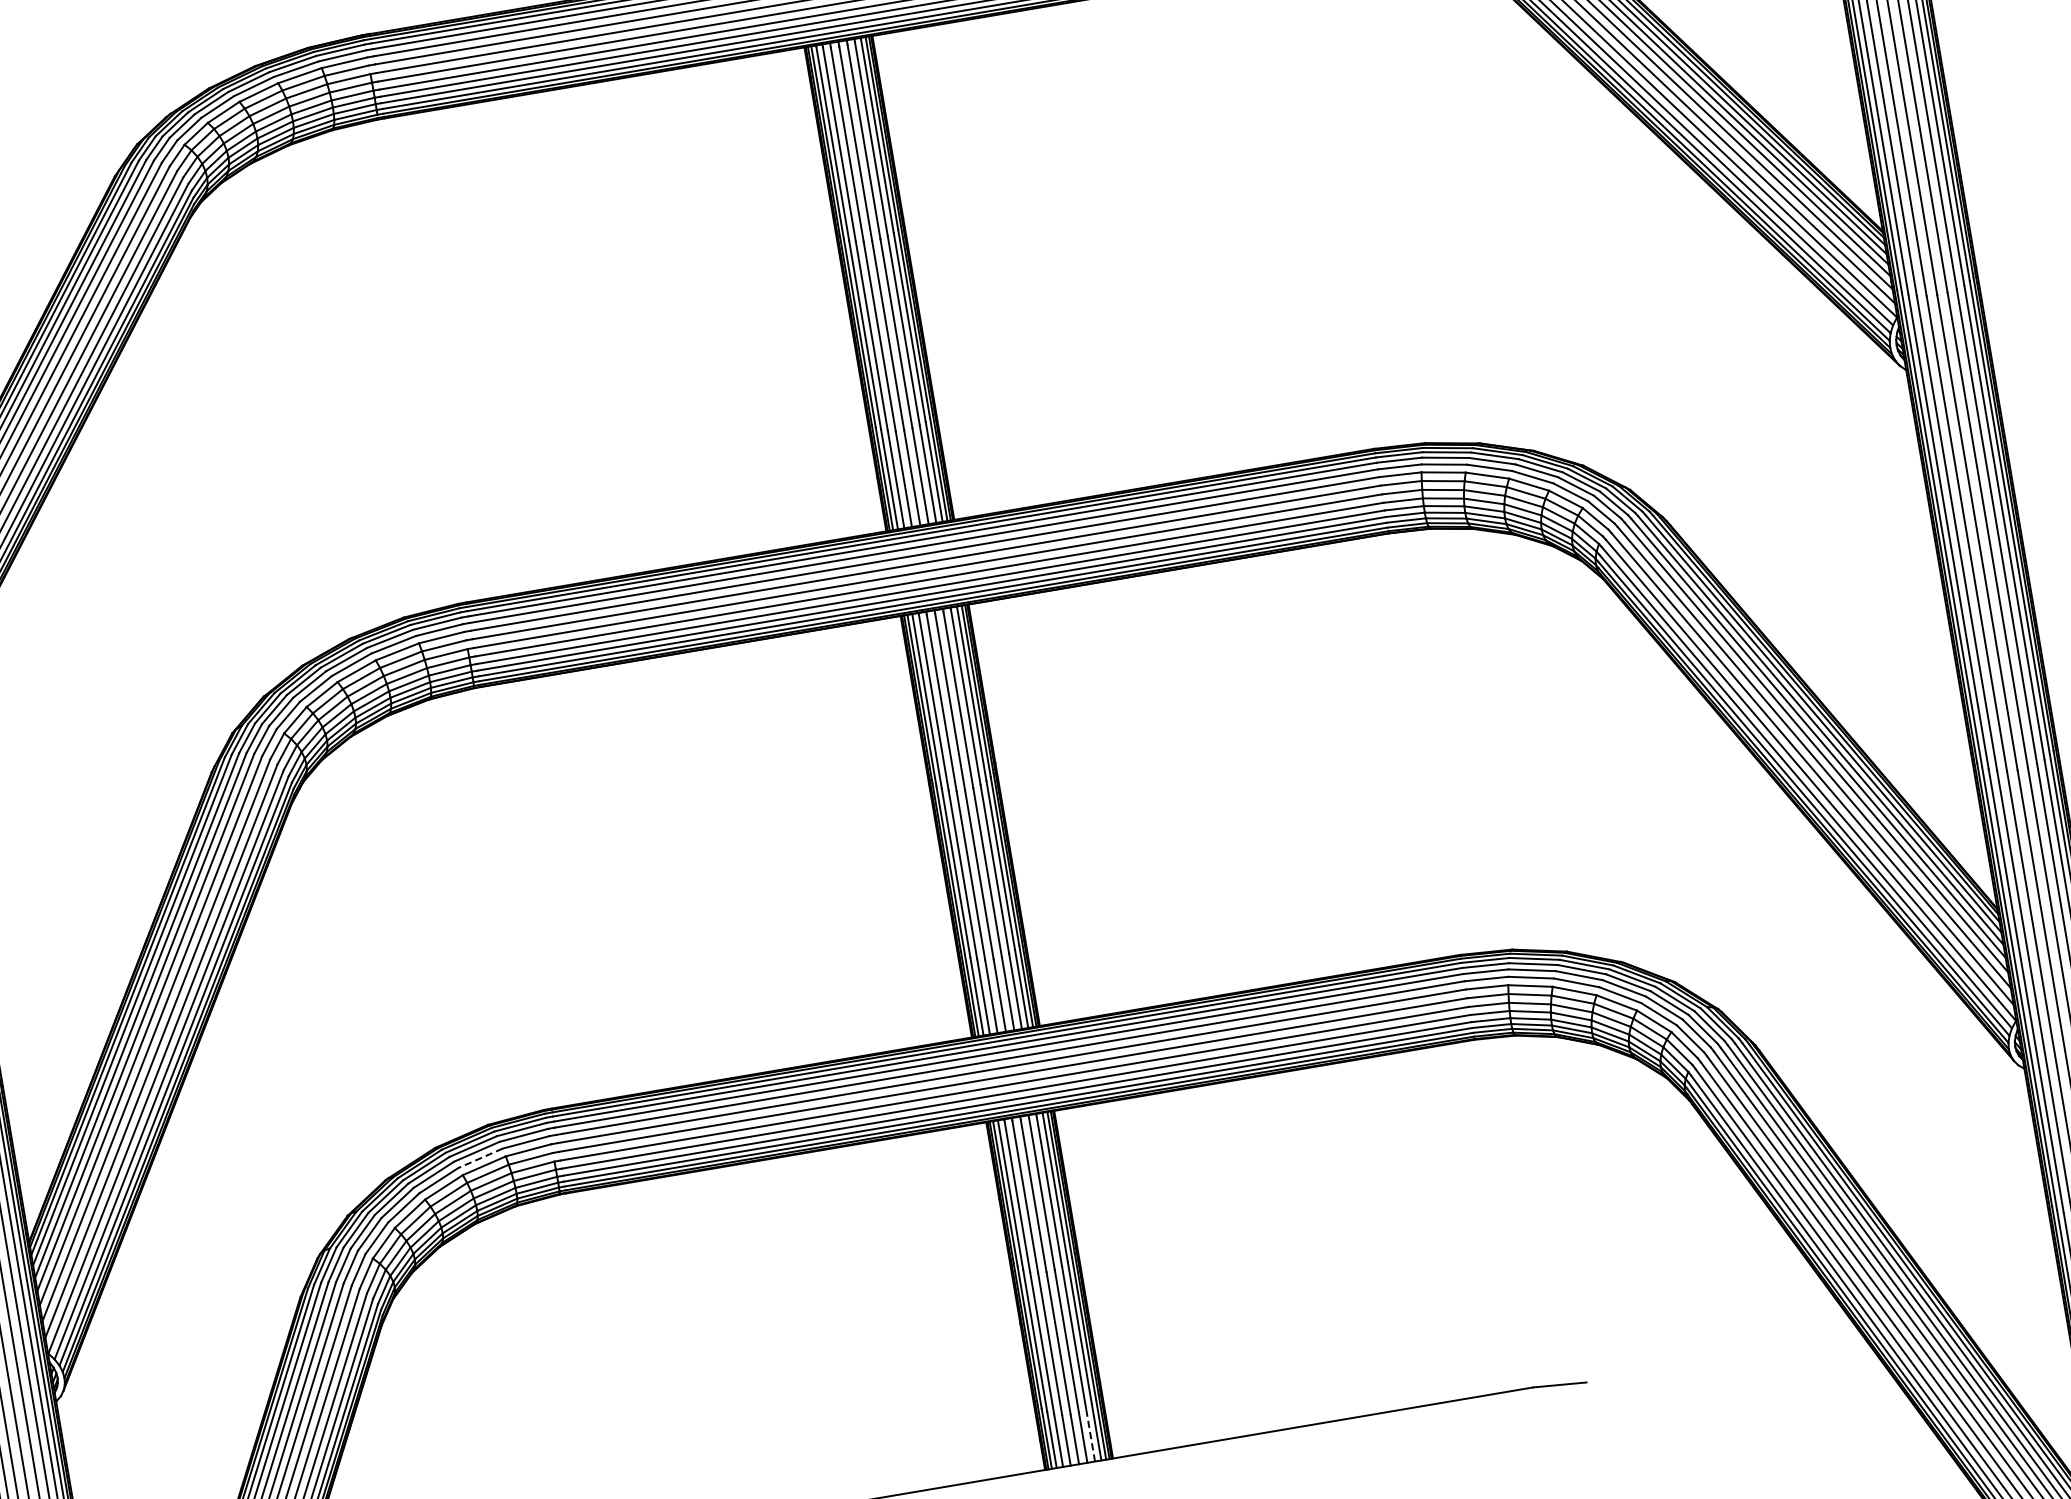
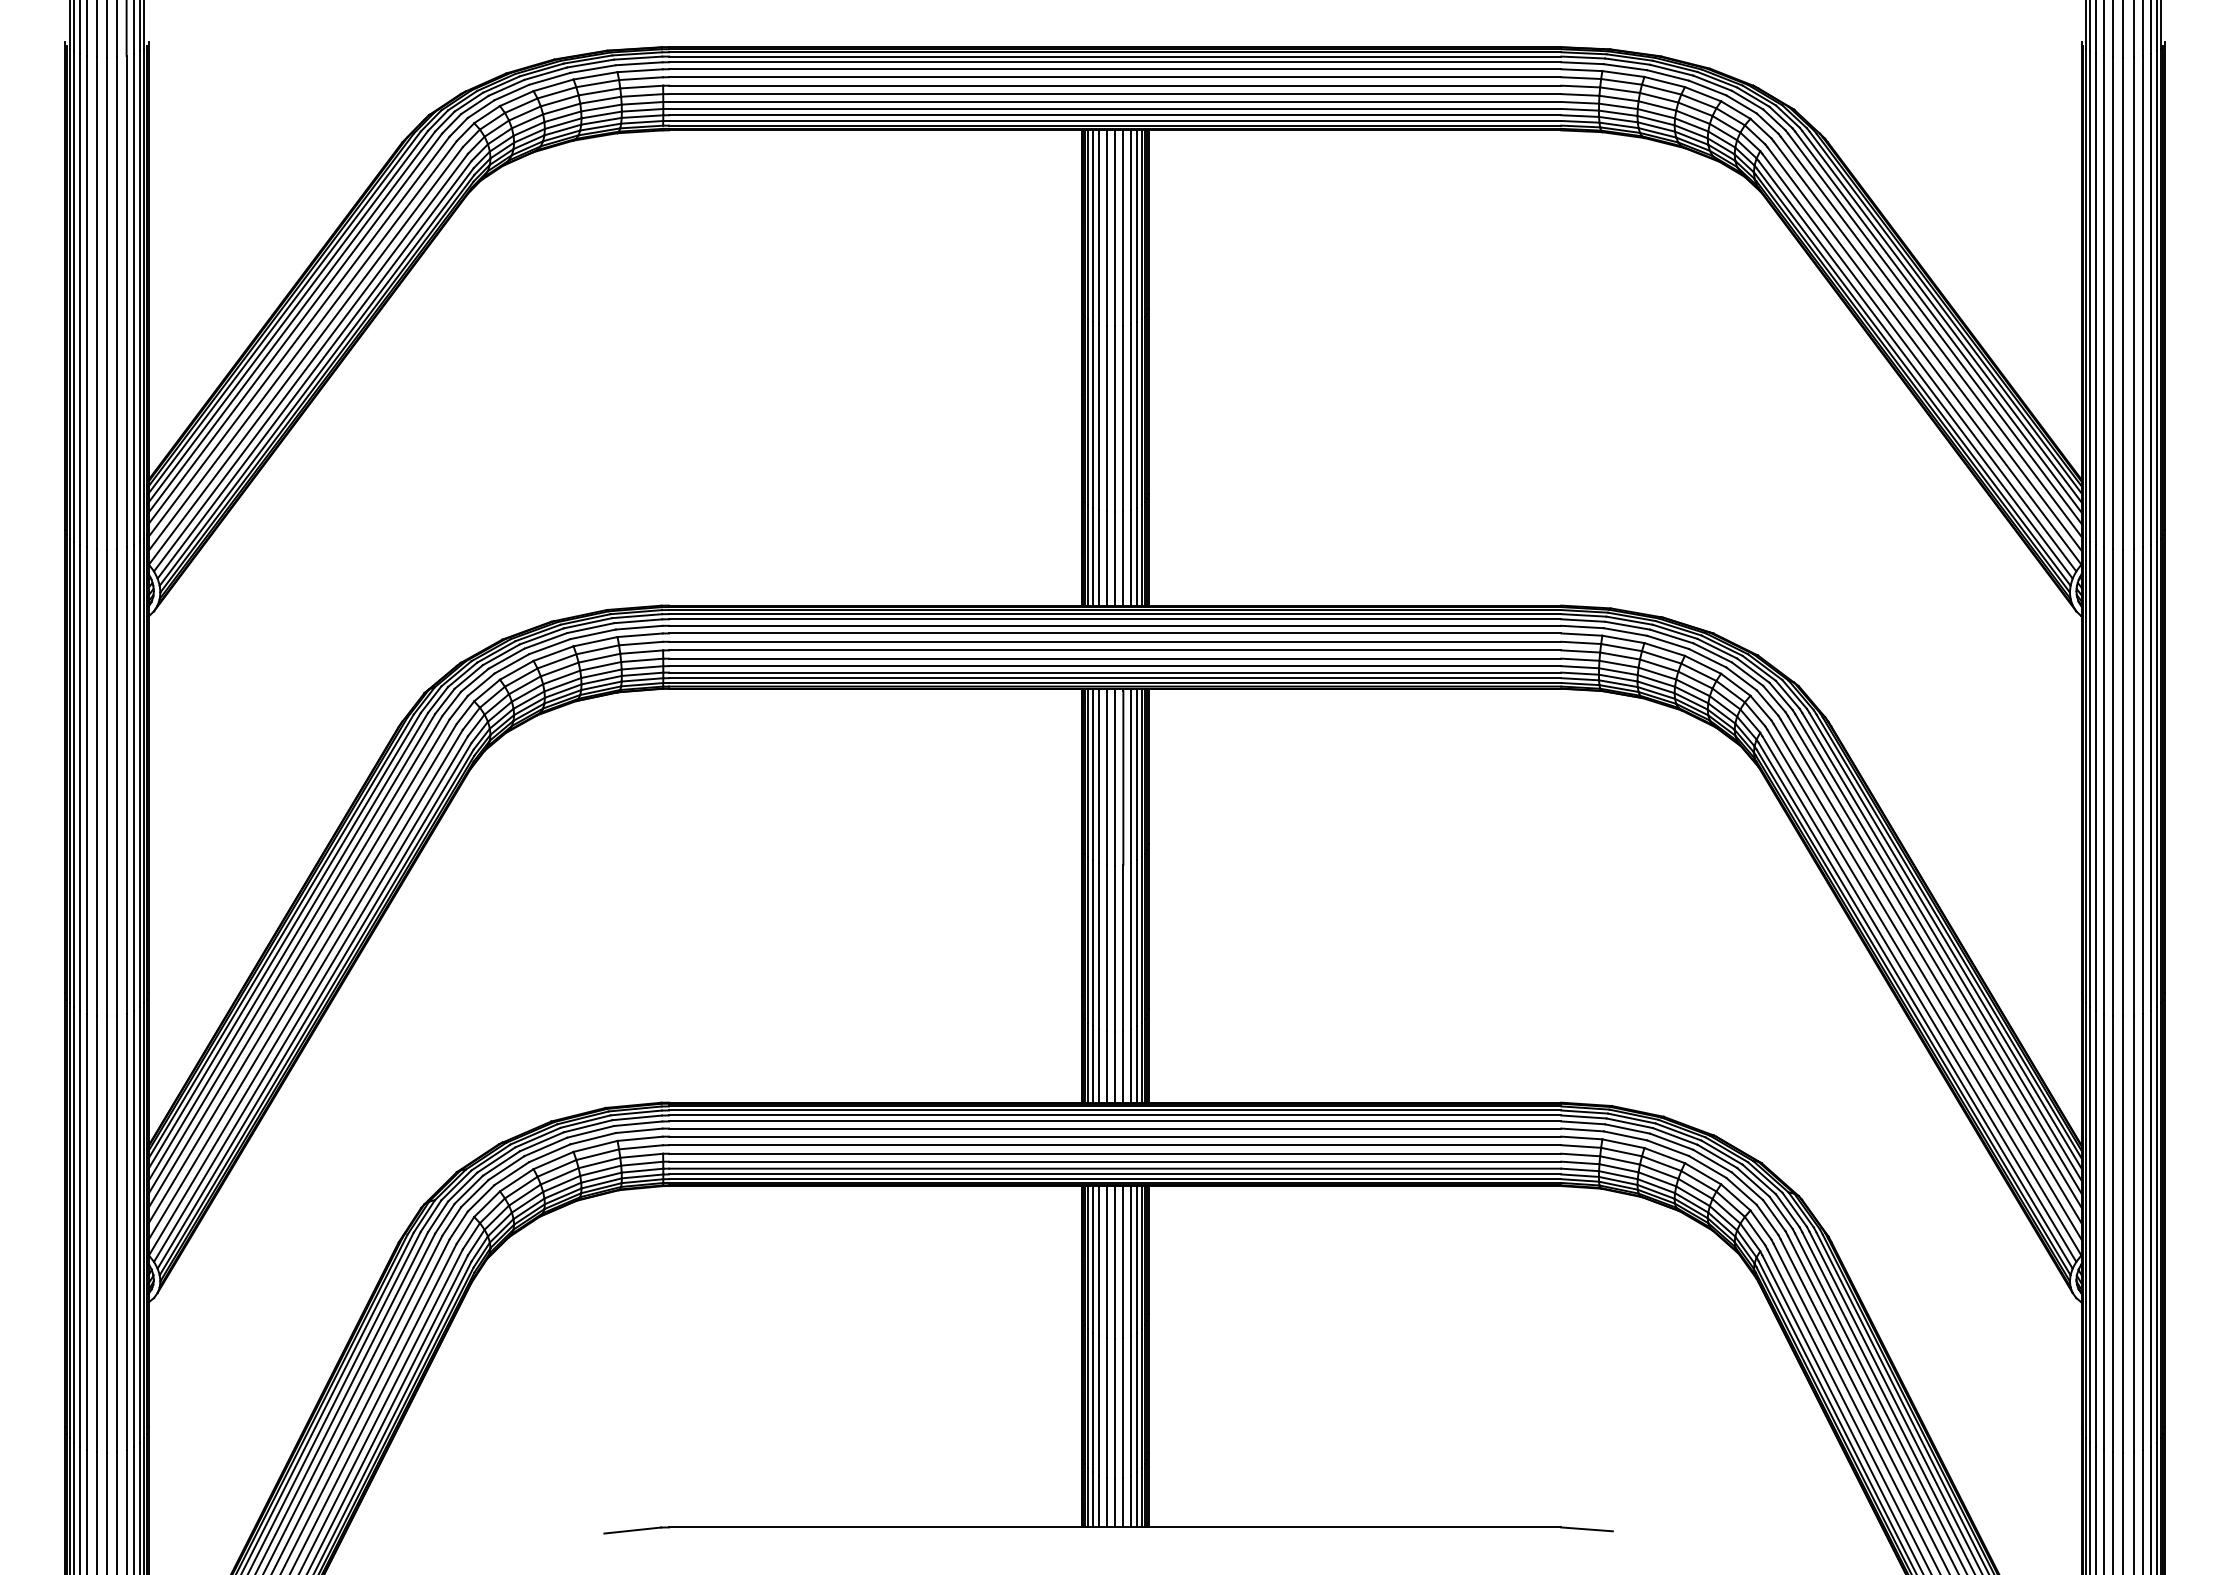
line: (479, 1158) -> (592, 1138), dashed -> solid
line: (1090, 1435) -> (1130, 1501), dashed -> solid

